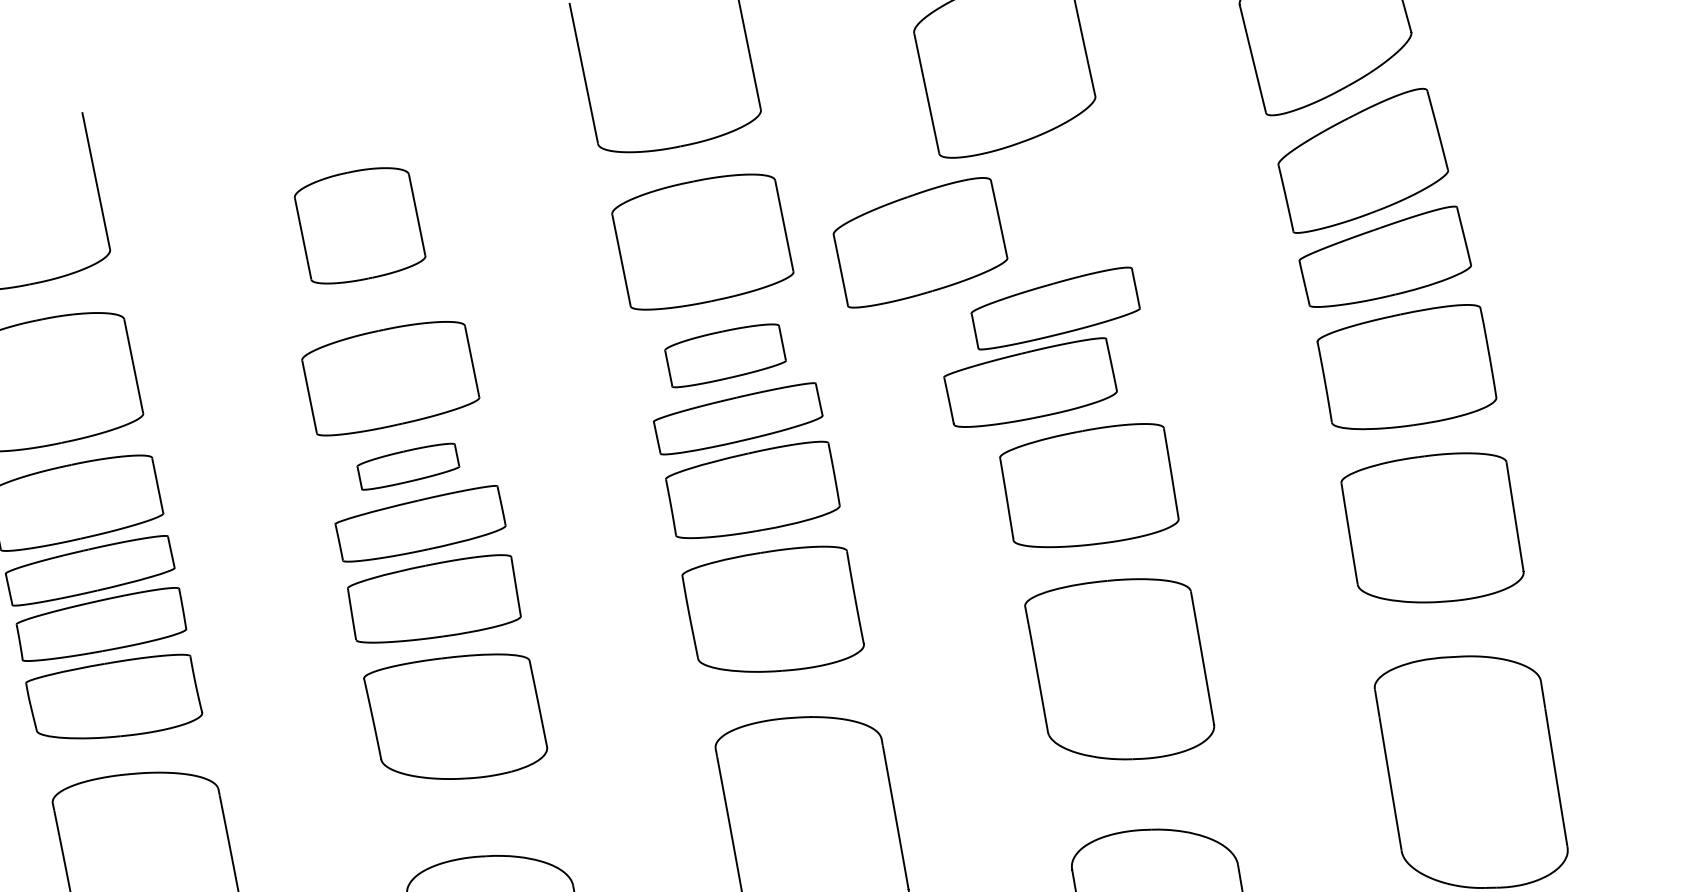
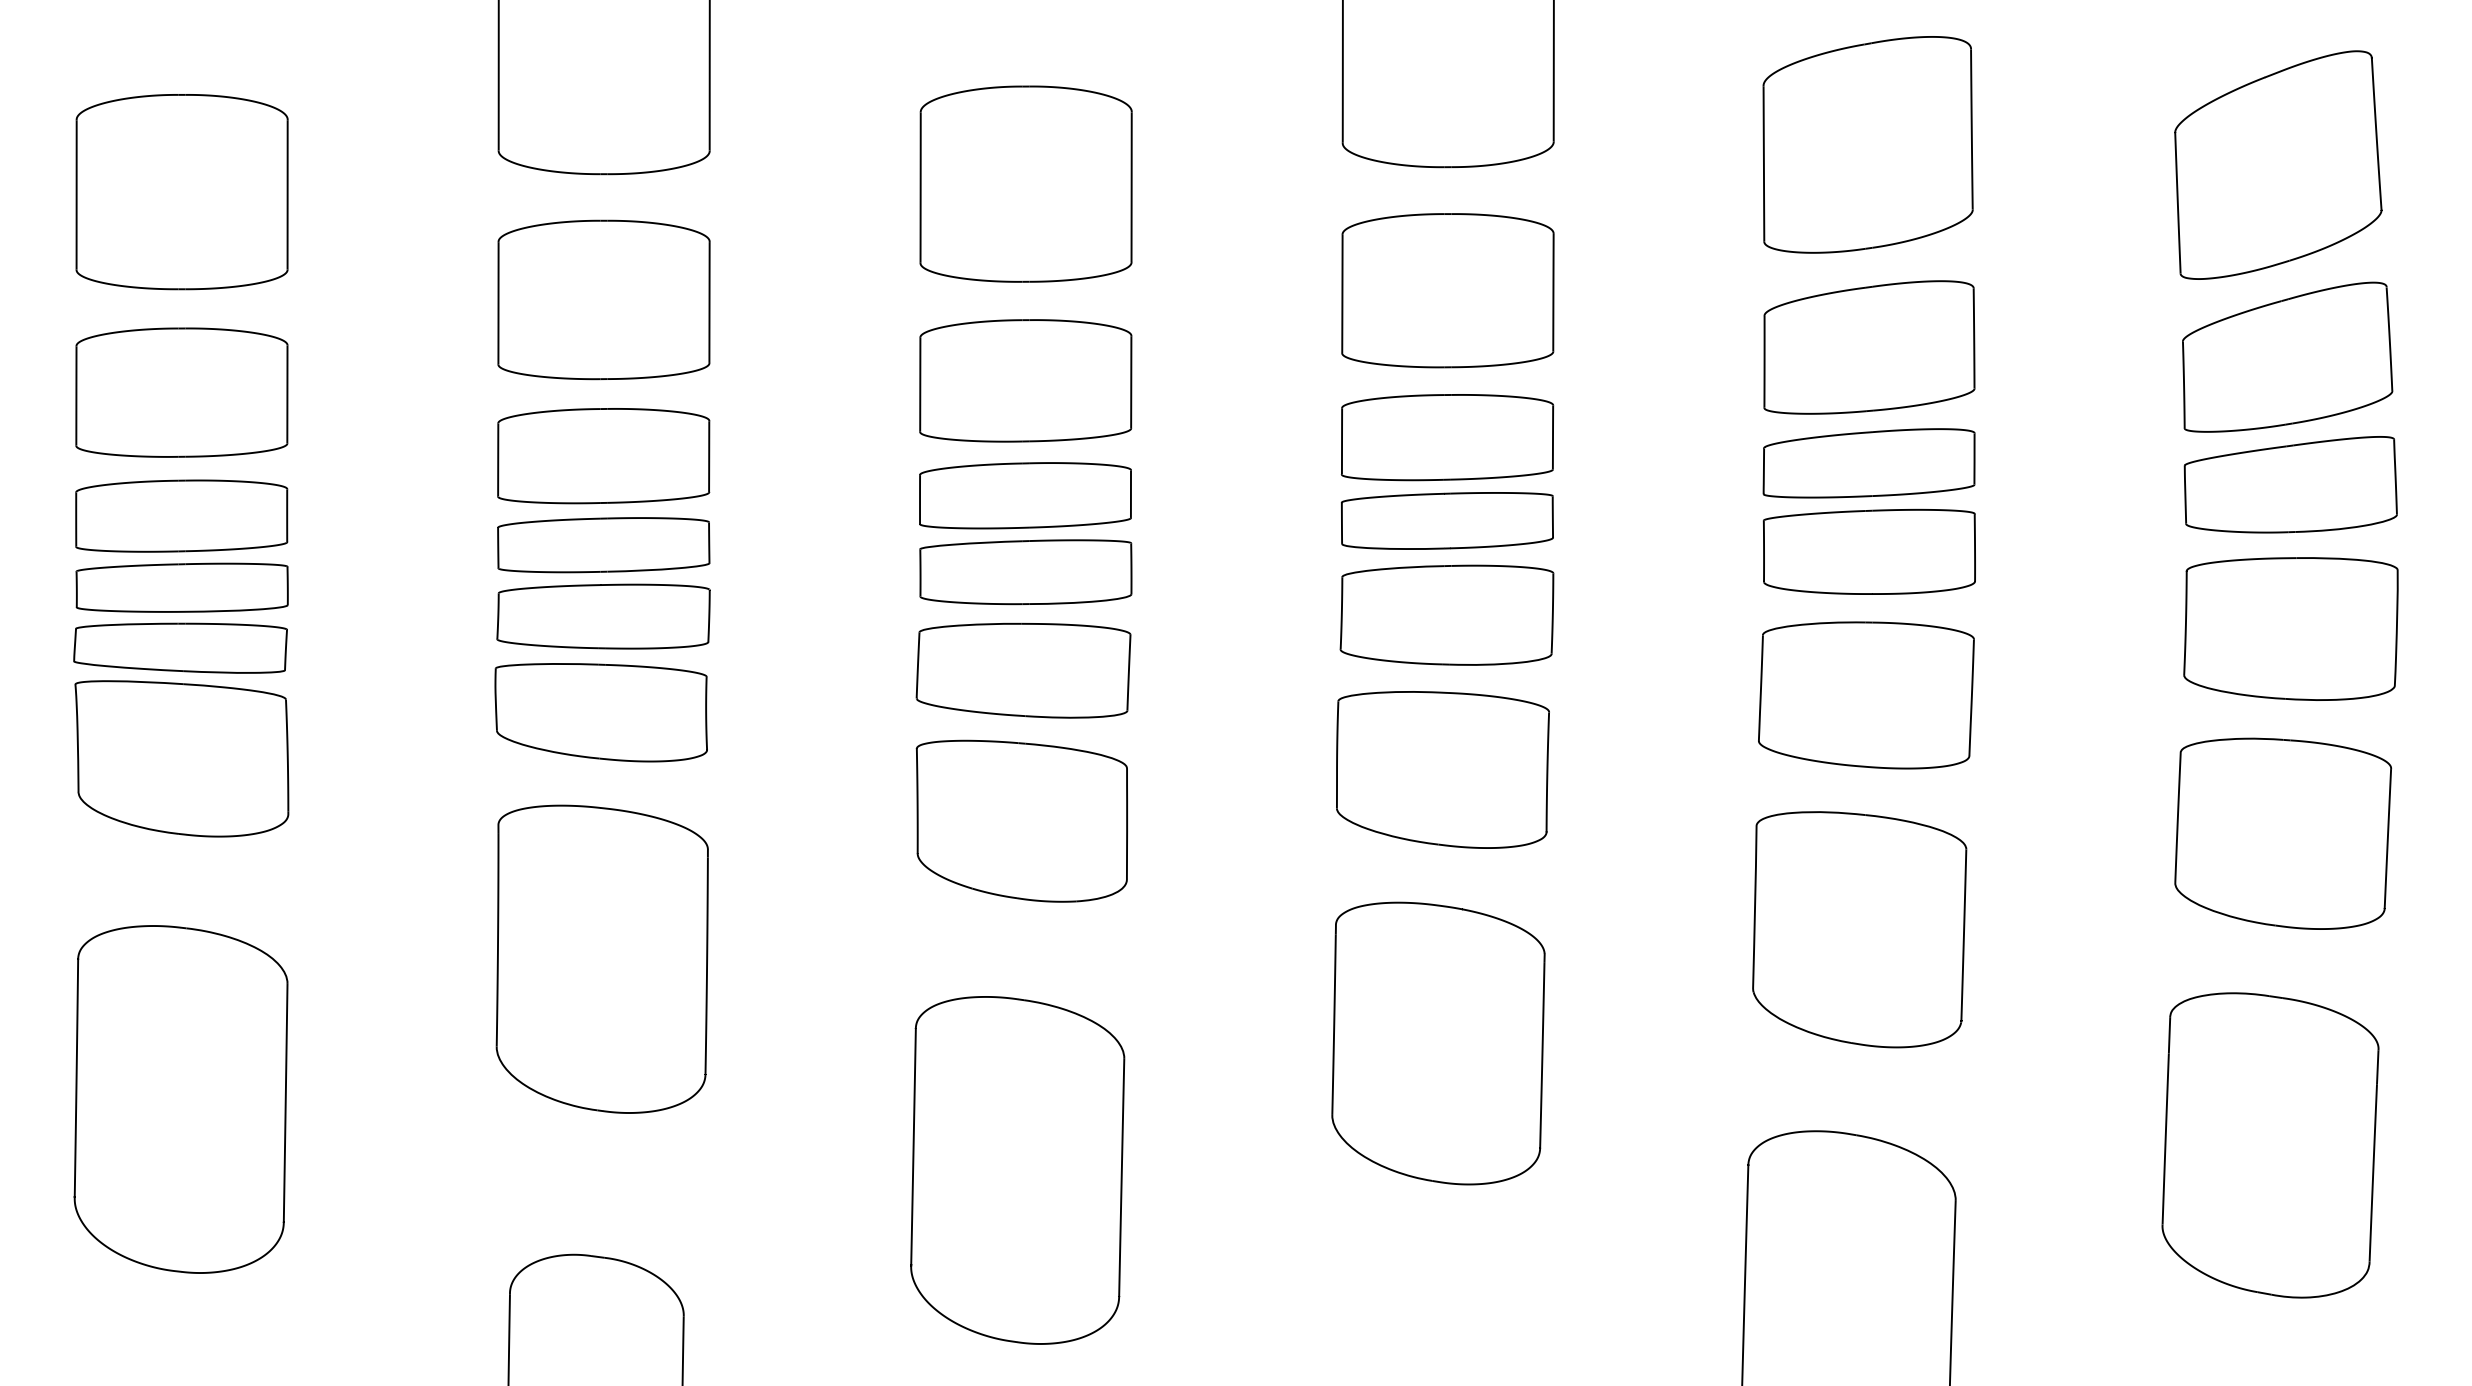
part: (359, 224) -> (1025, 183), size x1.43
part: (919, 242) -> (1869, 347), moved
part: (725, 354) -> (1447, 437), size x1.43
part: (1029, 384) -> (1868, 551), moved
part: (408, 465) -> (1025, 495), size x1.67

